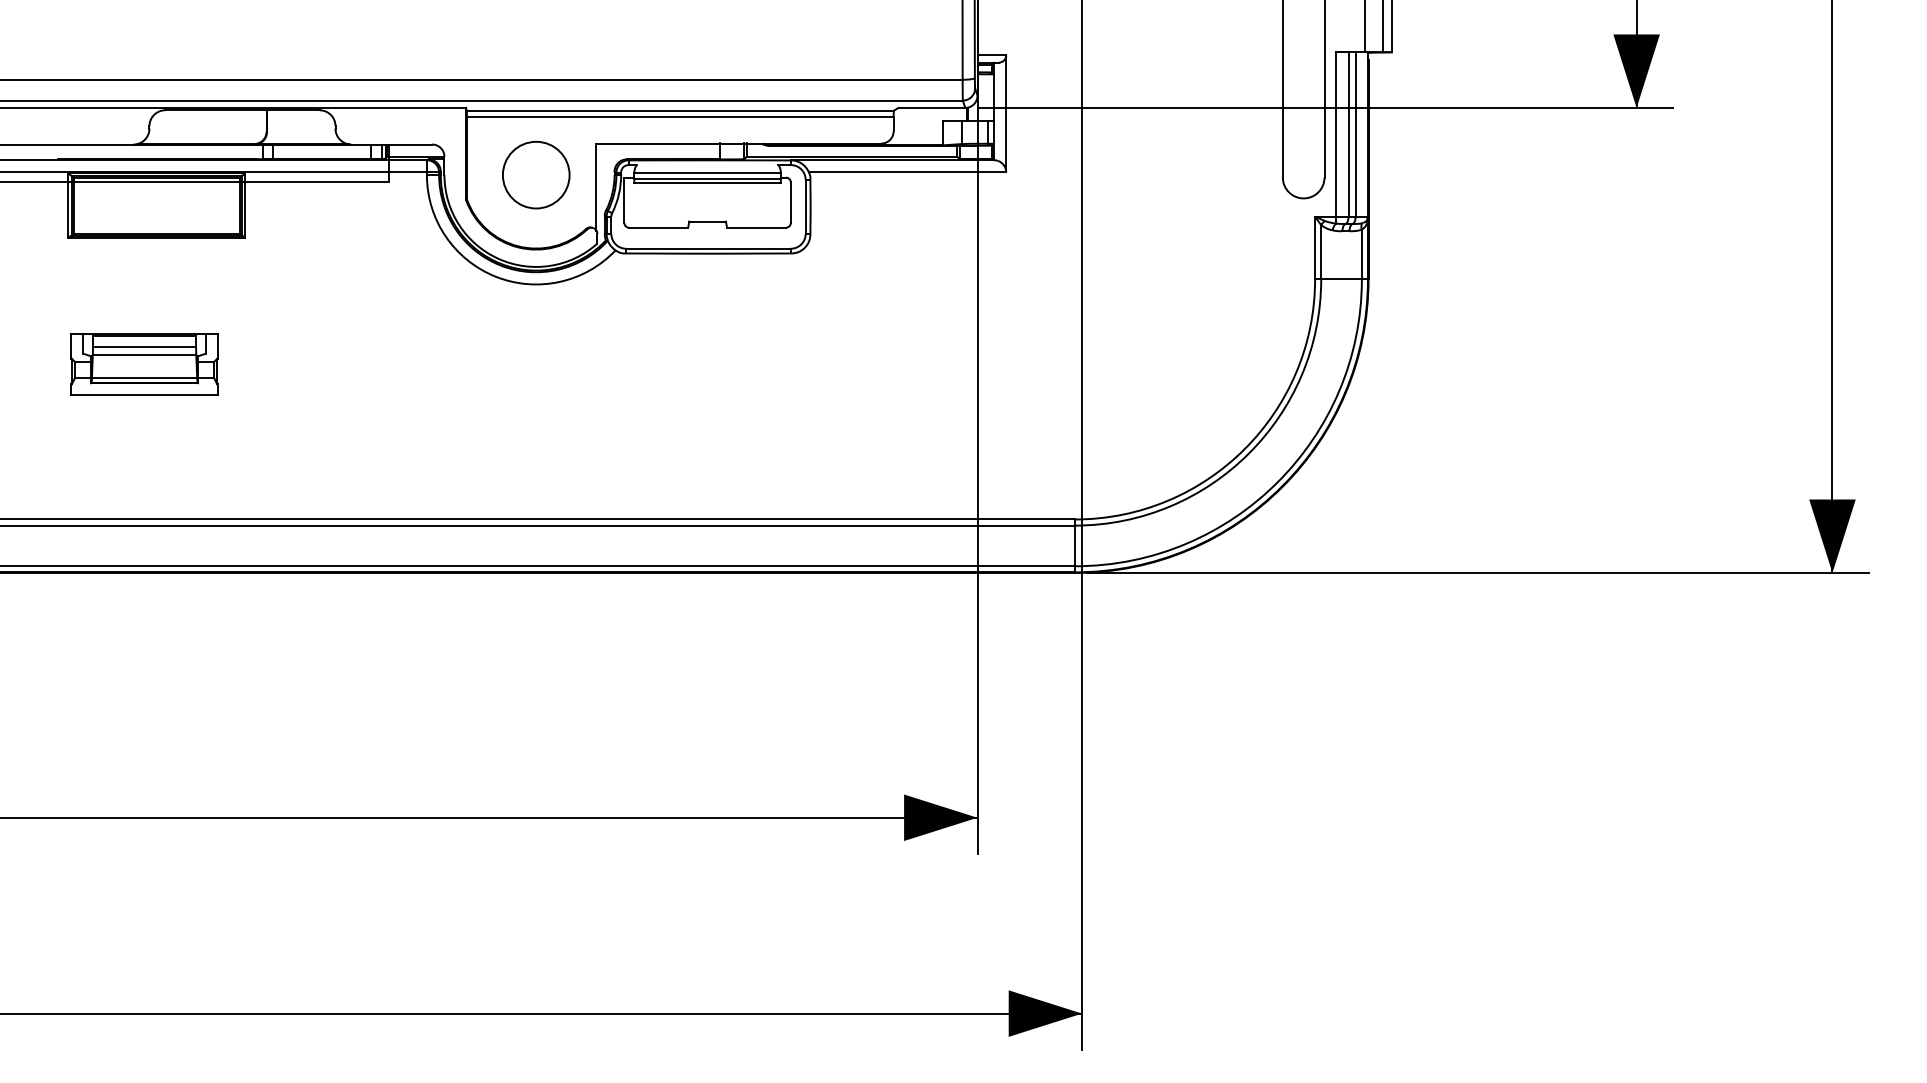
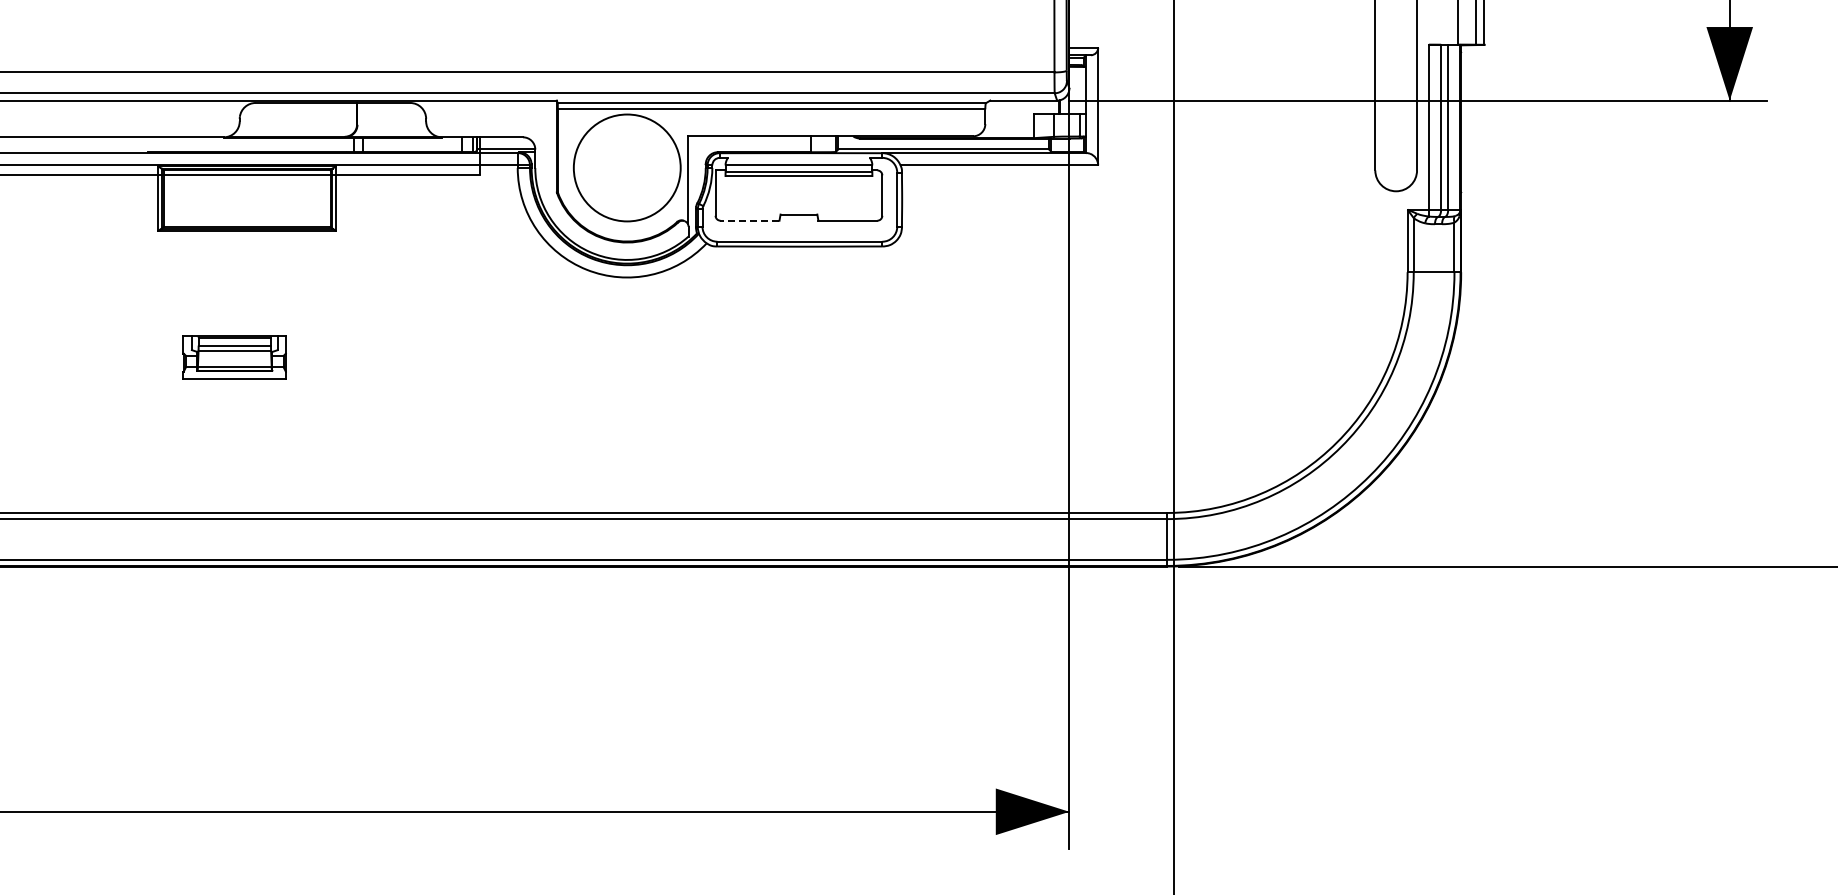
circle: (535, 174) -> (626, 167), size x1.6
line: (658, 227) -> (749, 220), solid -> dashed
part: (144, 364) -> (234, 357), size x0.7

